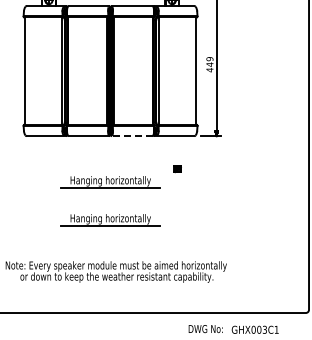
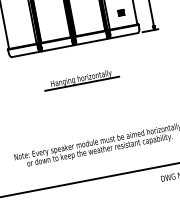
line: (131, 136) -> (90, 42), dashed -> solid
part: (177, 169) -> (120, 13), moved
part: (110, 220) -> (86, 108), removed

